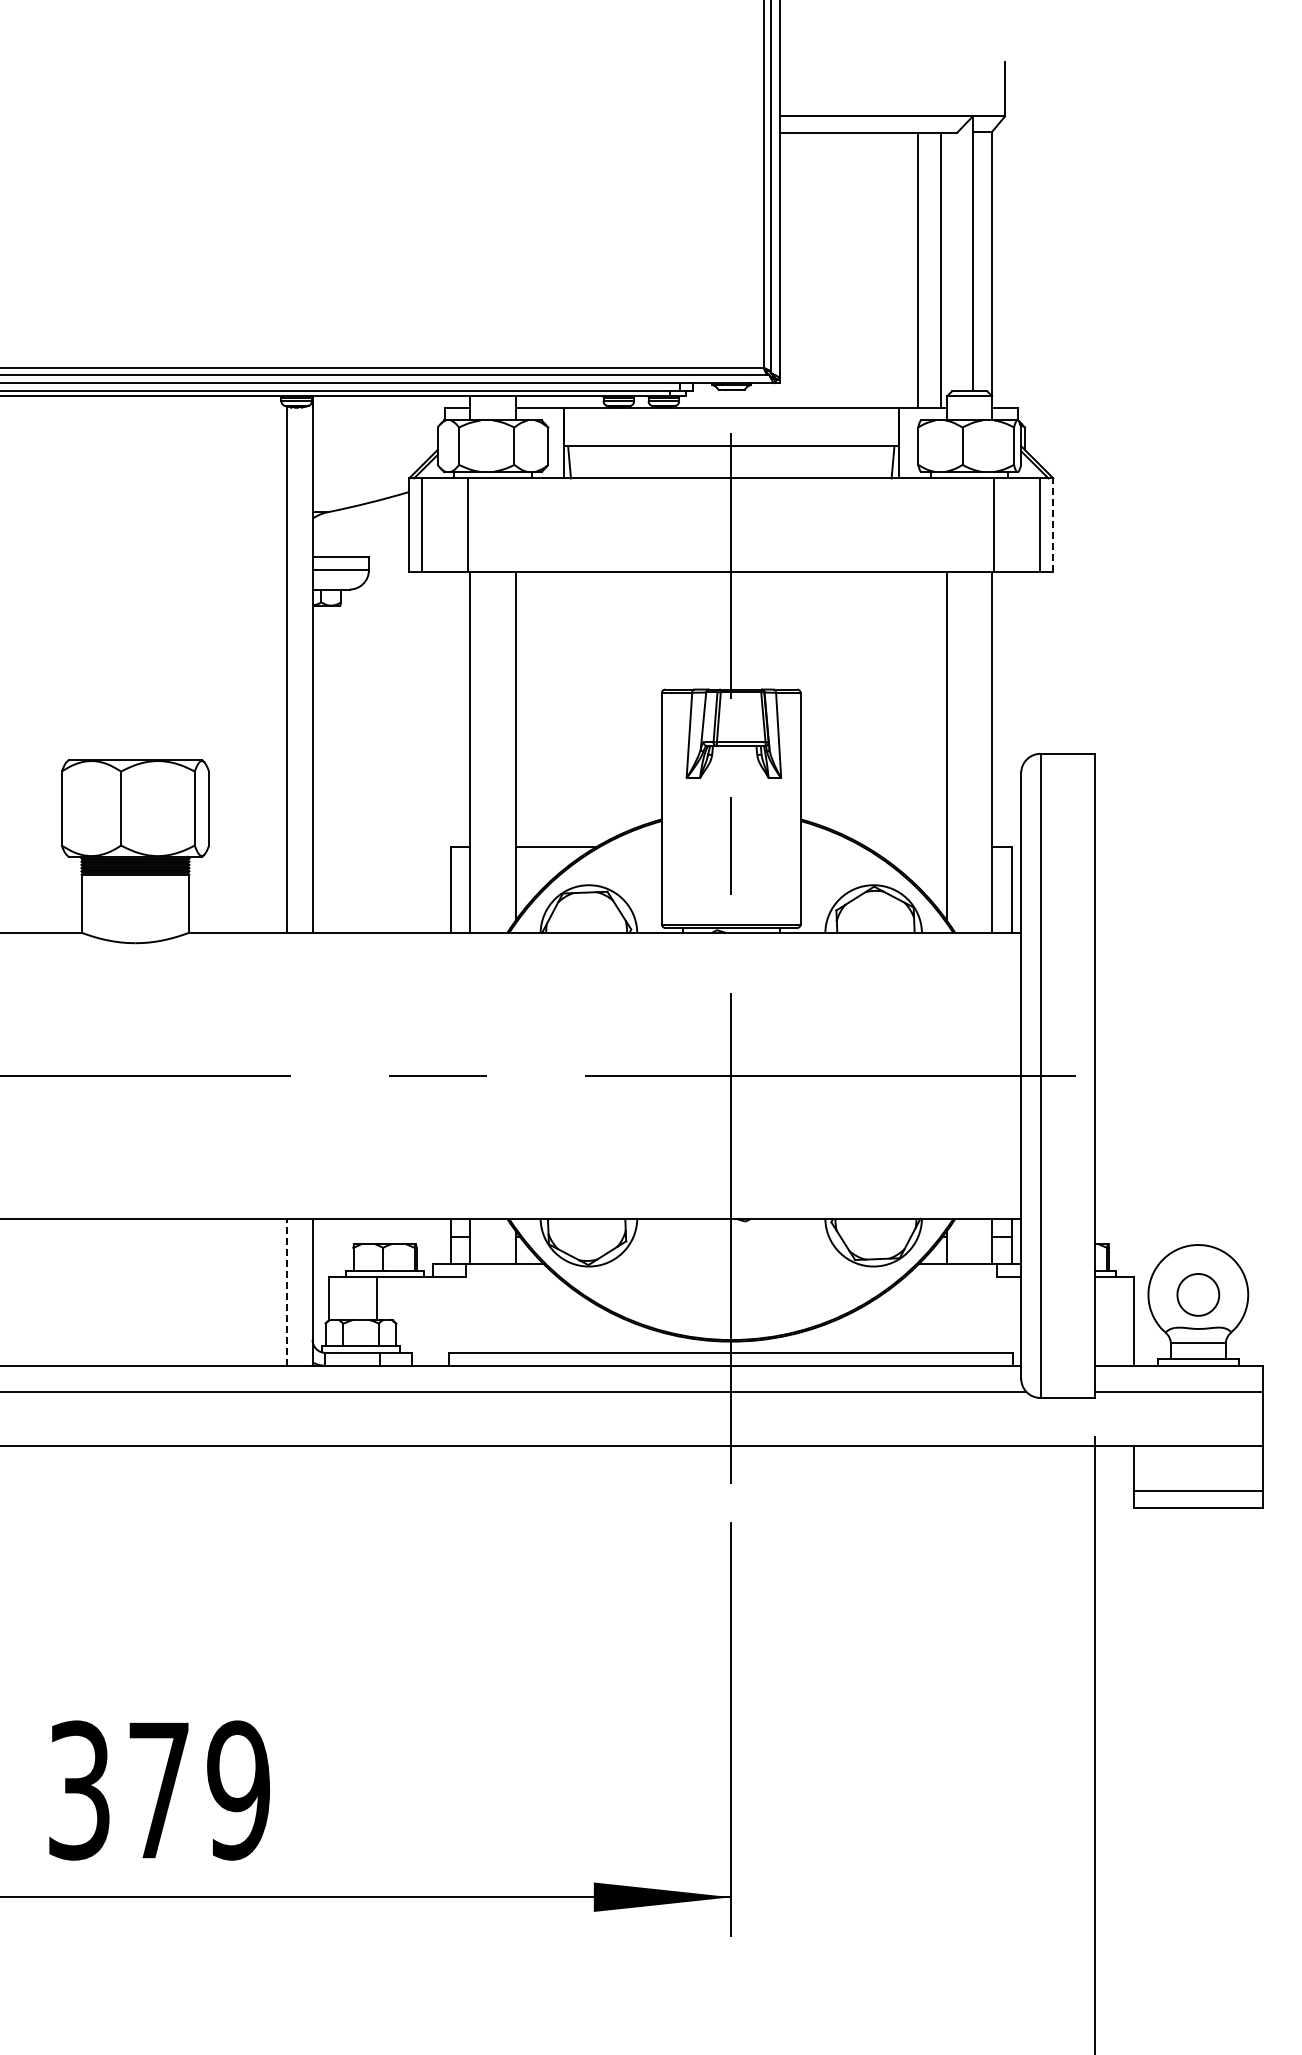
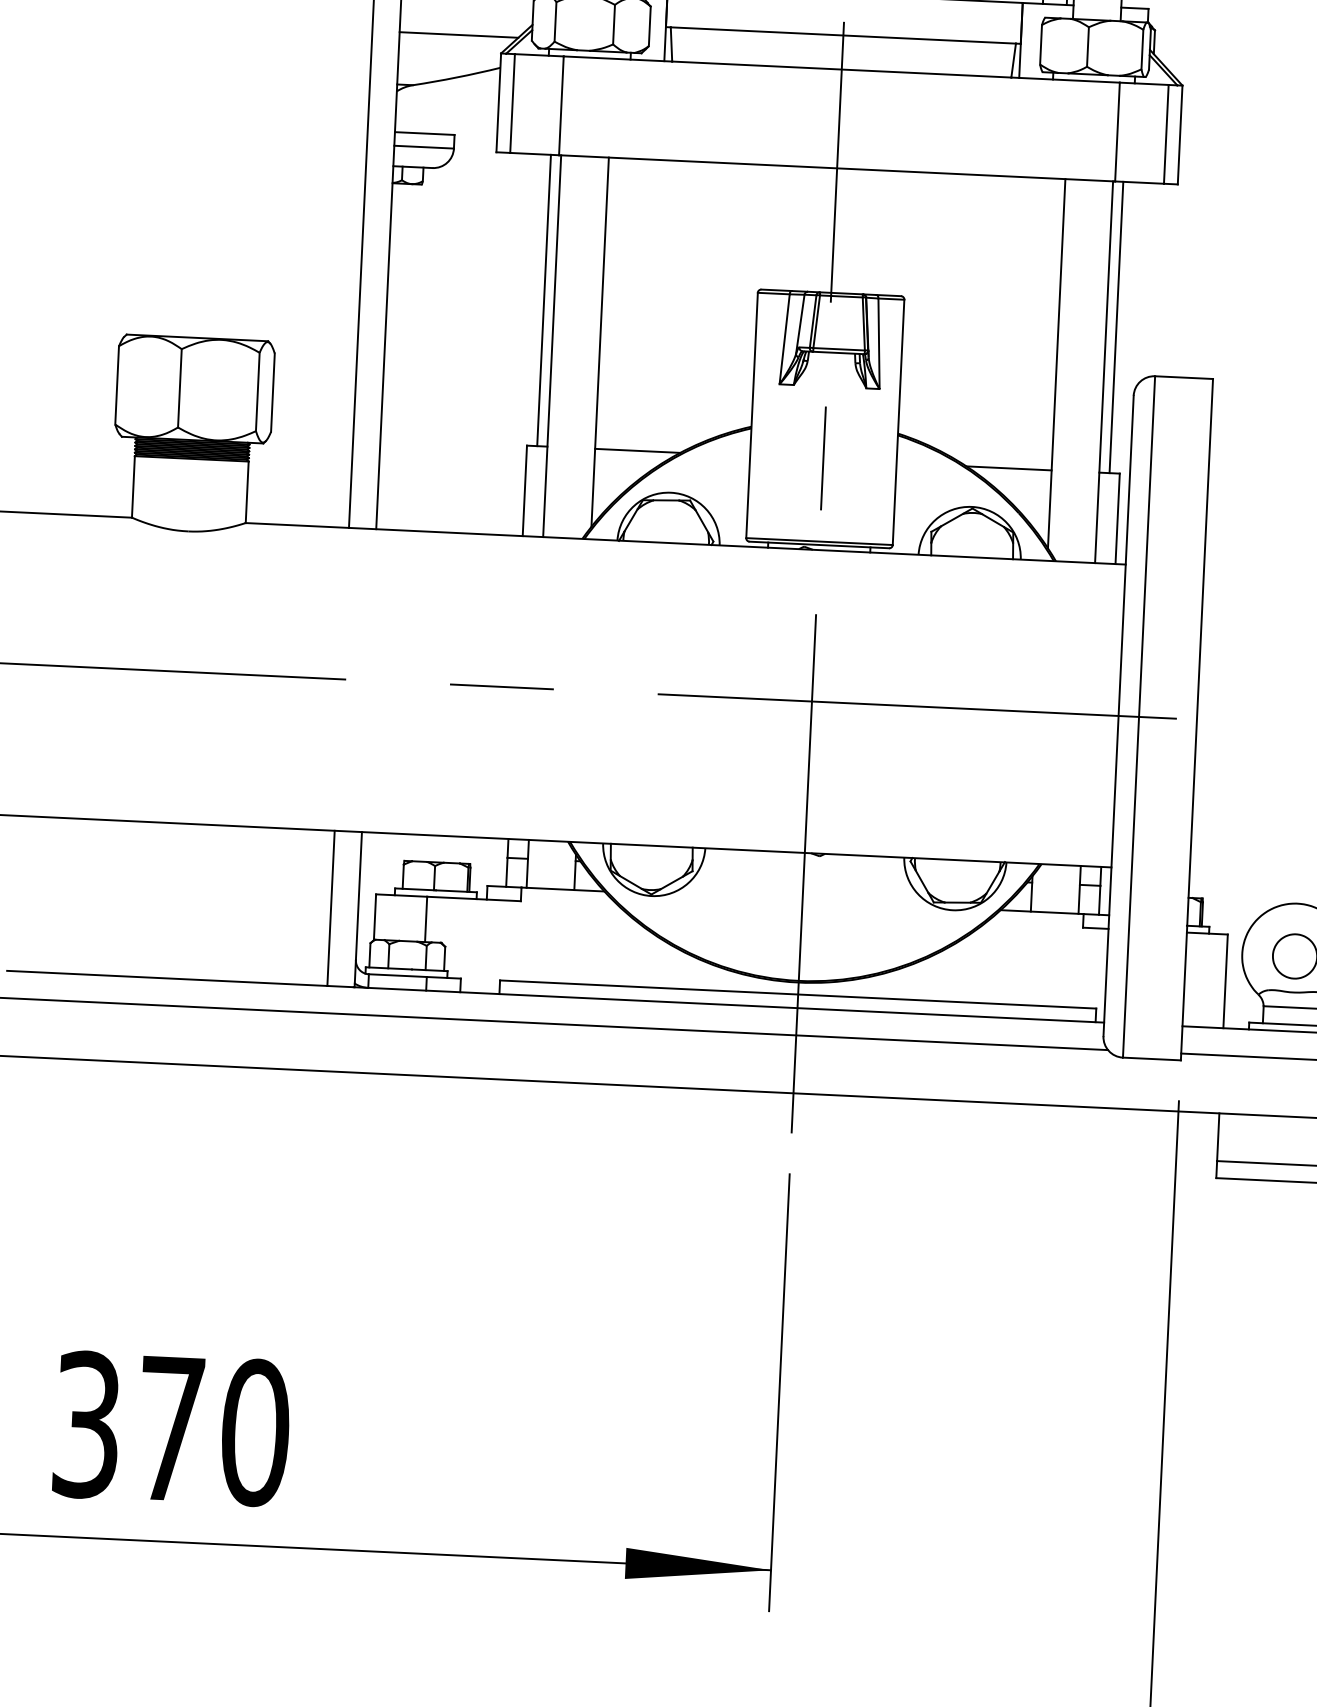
line: (368, 462) -> (458, 34), added
line: (1053, 525) -> (1180, 135), dashed -> solid
line: (460, 709) -> (543, 300), added
line: (1001, 709) -> (1116, 327), added
line: (906, 847) -> (1008, 468), added
line: (286, 1291) -> (330, 907), dashed -> solid
text: (238, 1790) -> (255, 1432), 379 -> 370

